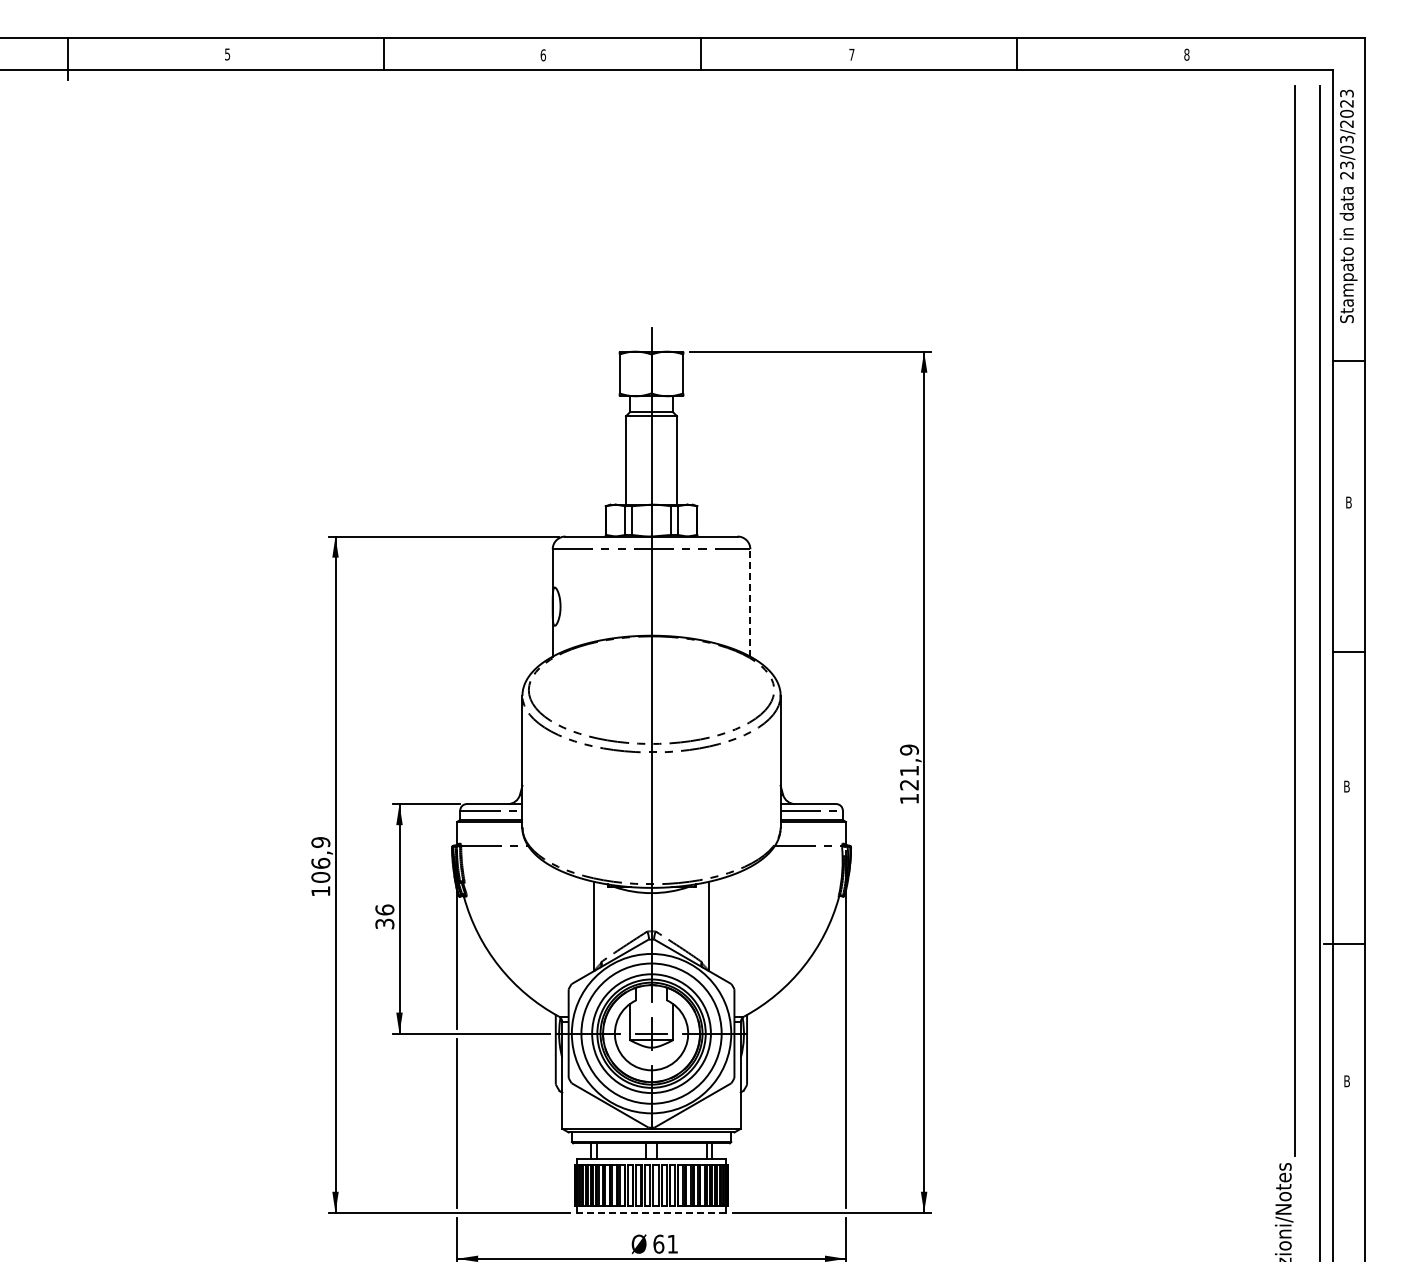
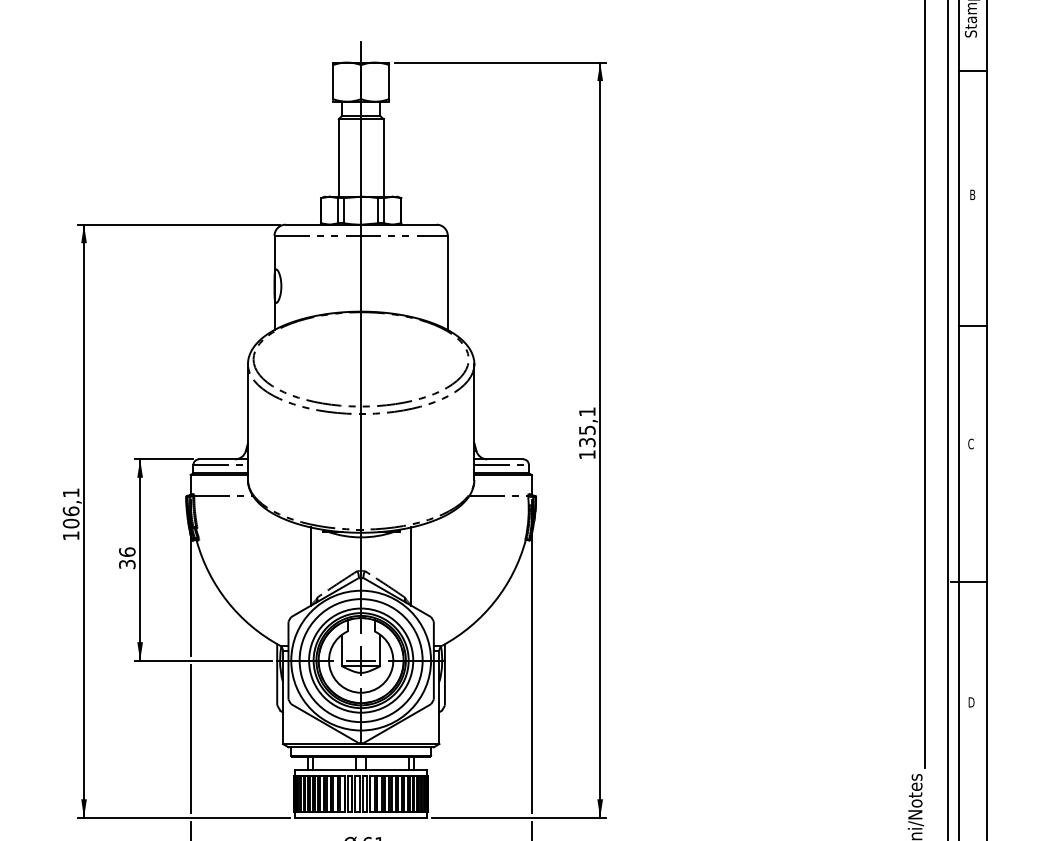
line: (750, 603) -> (447, 283), dashed -> solid
text: (909, 767) -> (587, 427), 121,9 -> 135,1
text: (1346, 786) -> (970, 443), B -> C
text: (320, 842) -> (70, 492), 106,9 -> 106,1
text: (1347, 1081) -> (971, 702), B -> D
line: (651, 1212) -> (361, 817), dashed -> solid

